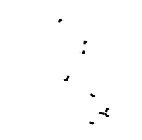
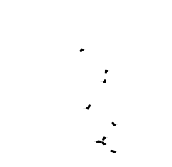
part: (103, 112) -> (100, 140), moved

